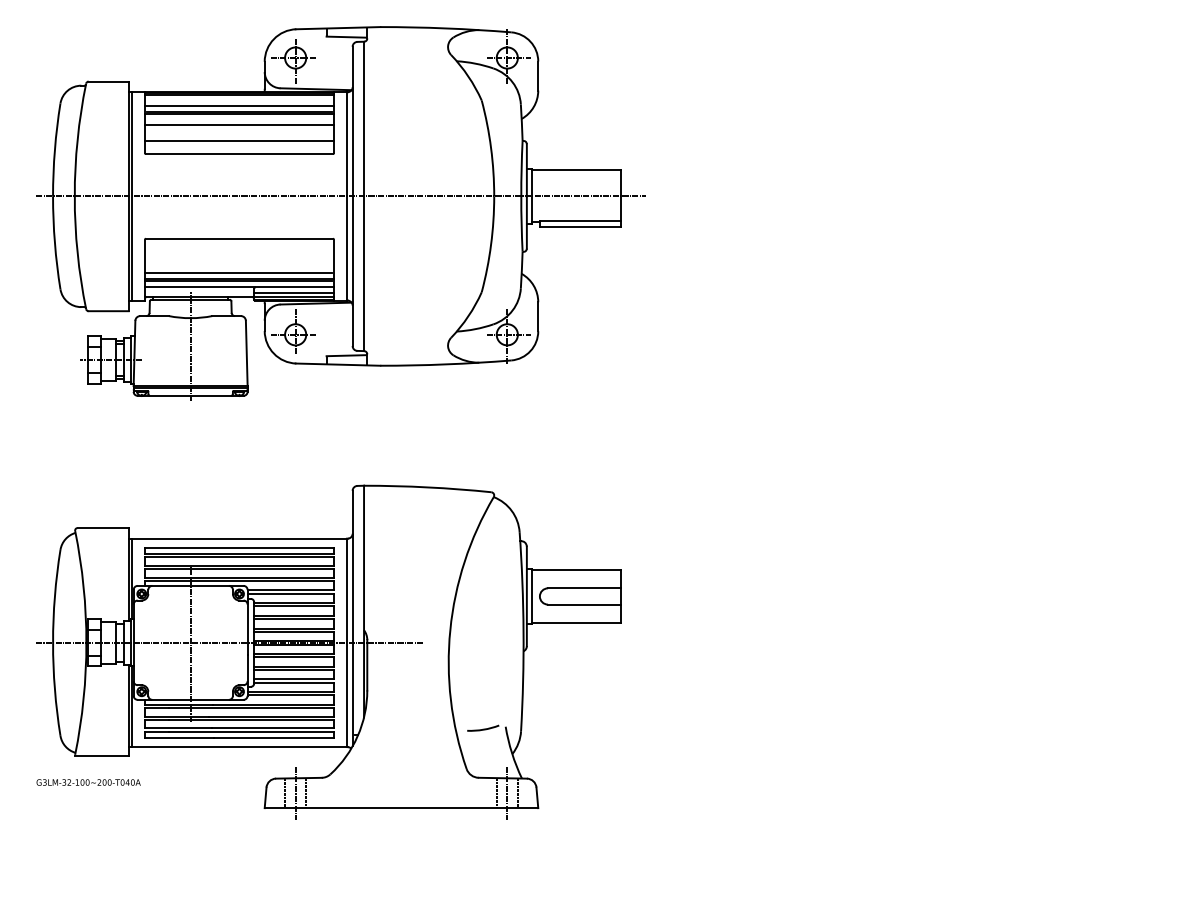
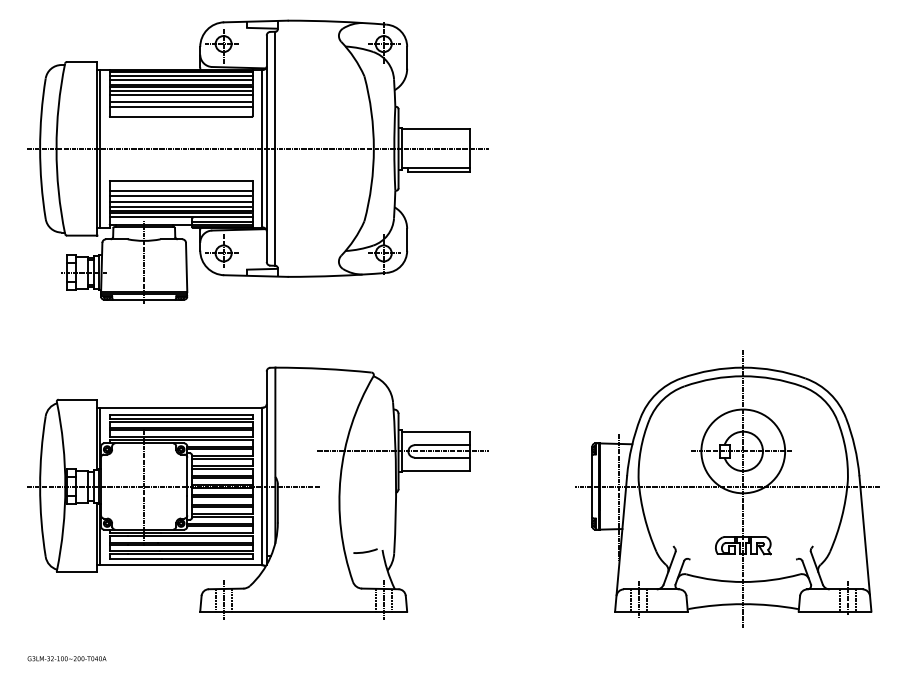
line: (239, 99) -> (181, 75), added
line: (239, 119) -> (181, 90), added
line: (239, 134) -> (181, 101), added
line: (239, 252) -> (181, 191), added
line: (238, 258) -> (180, 195), added
line: (239, 267) -> (181, 202), added
line: (532, 596) -> (402, 451), added
part: (961, 646) -> (727, 489), added
text: (88, 782) -> (66, 658), moved

